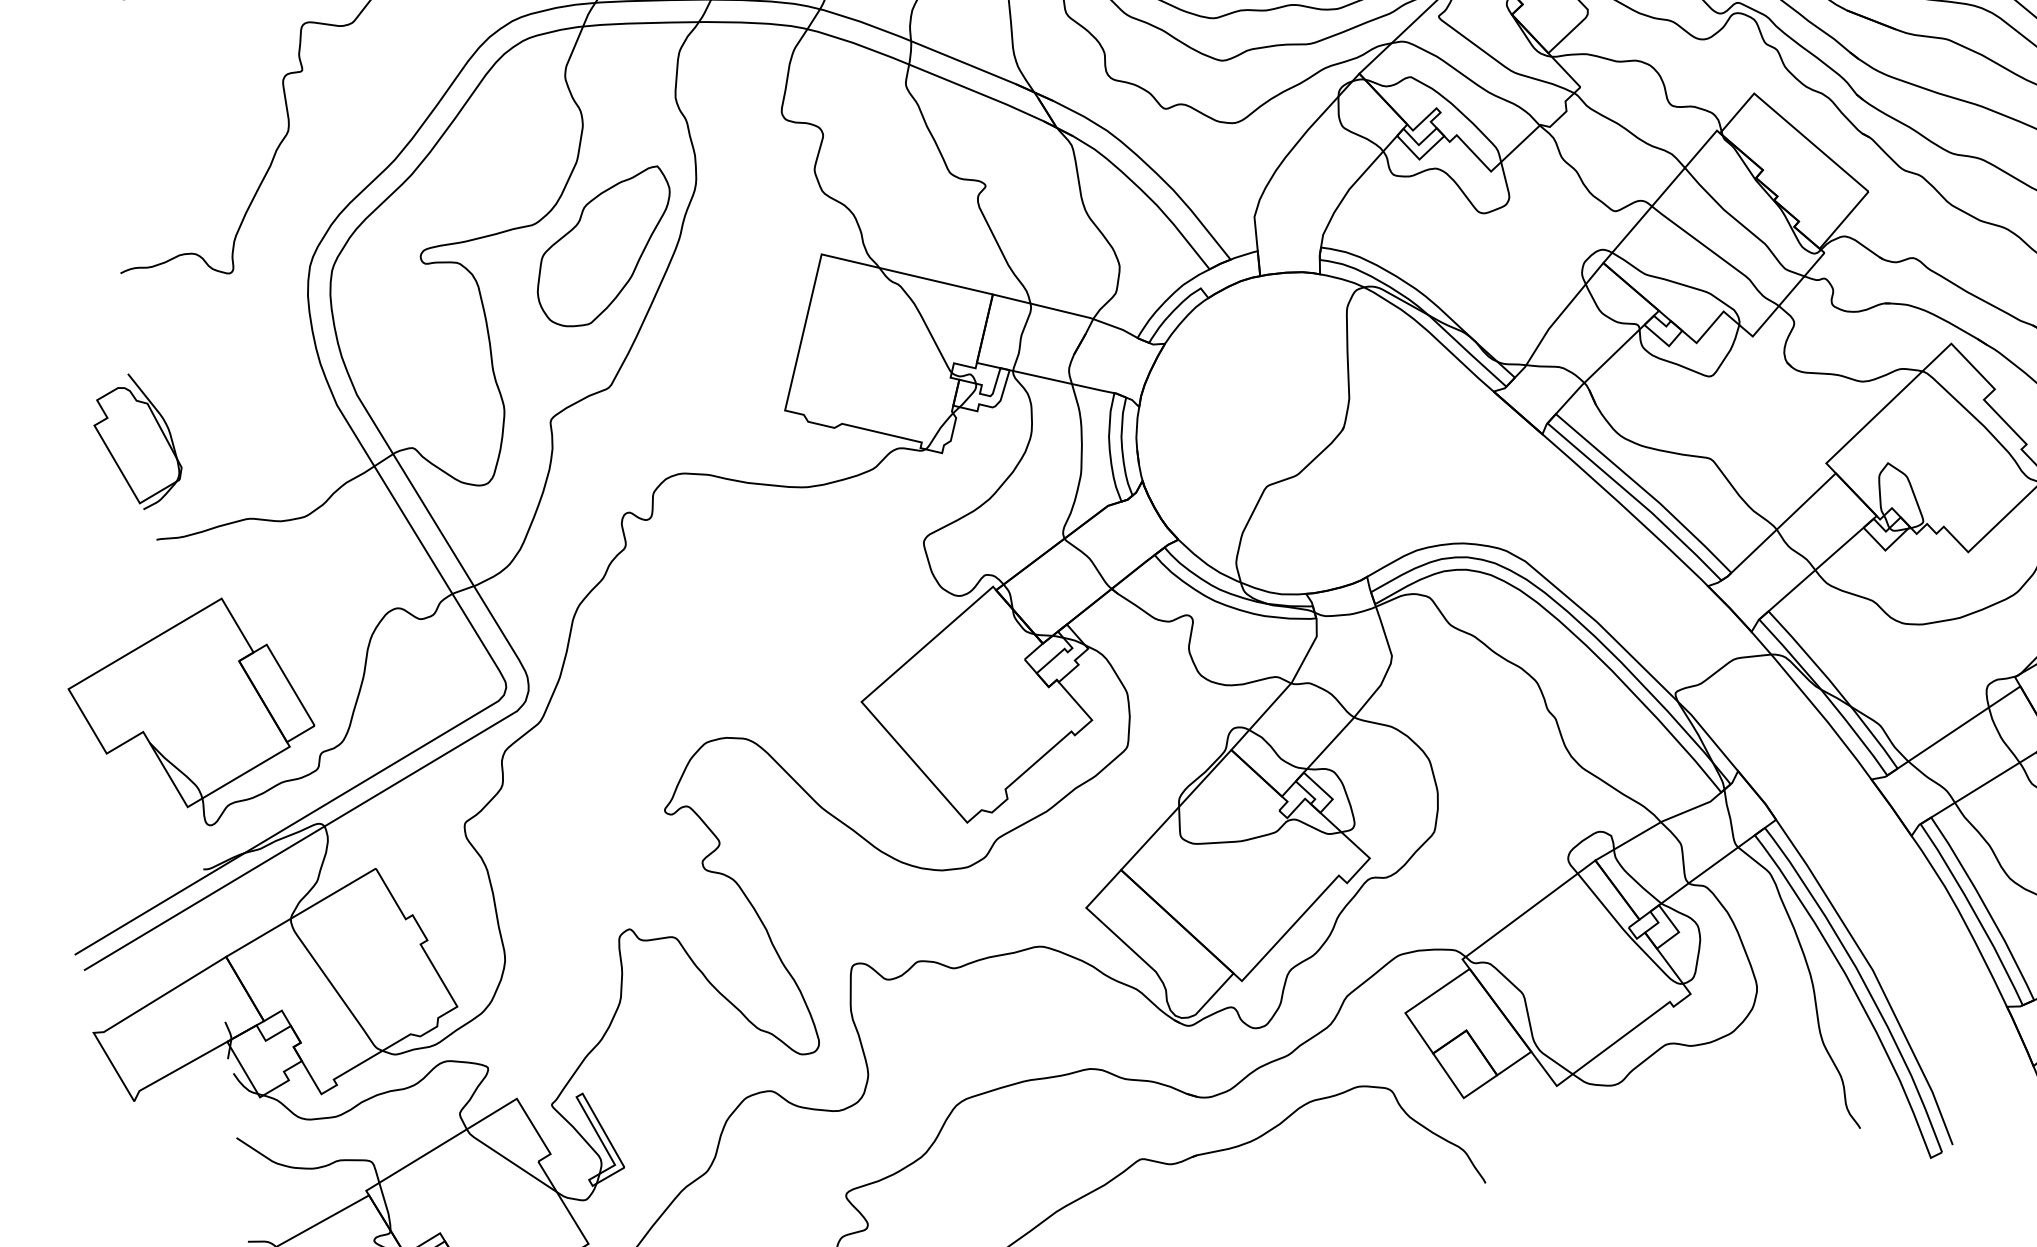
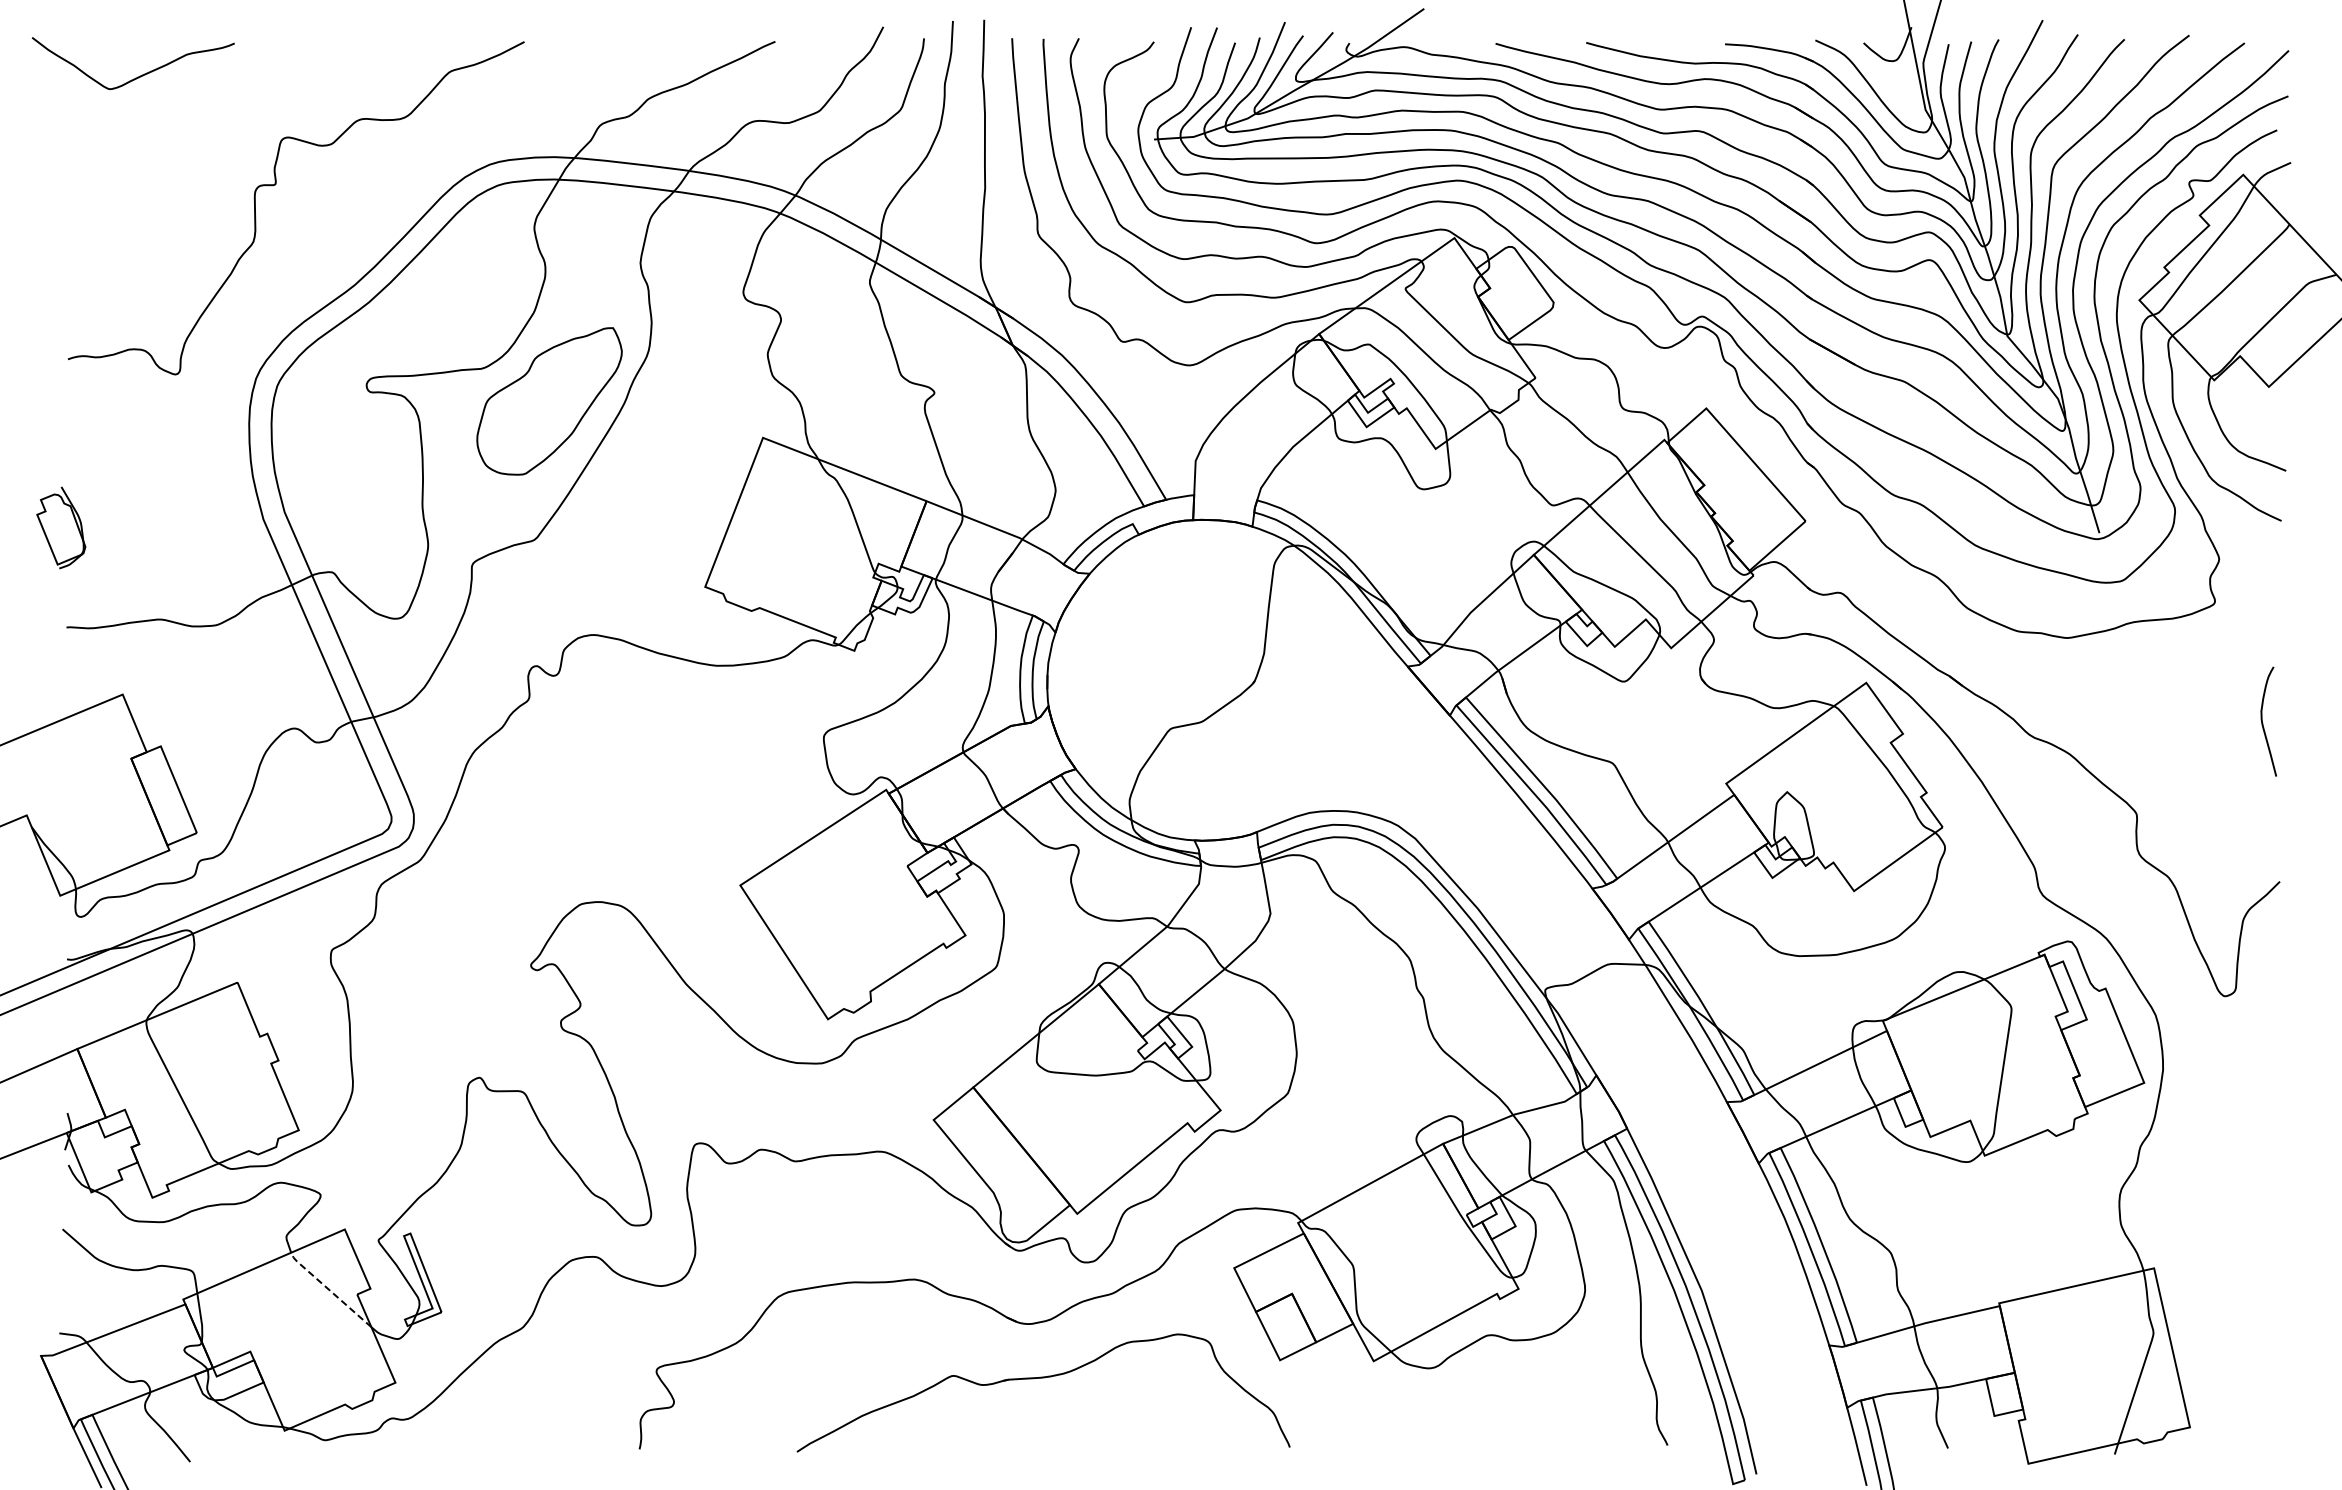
part: (137, 441) -> (61, 527), size x0.6
line: (510, 1160) -> (329, 1289), solid -> dashed

